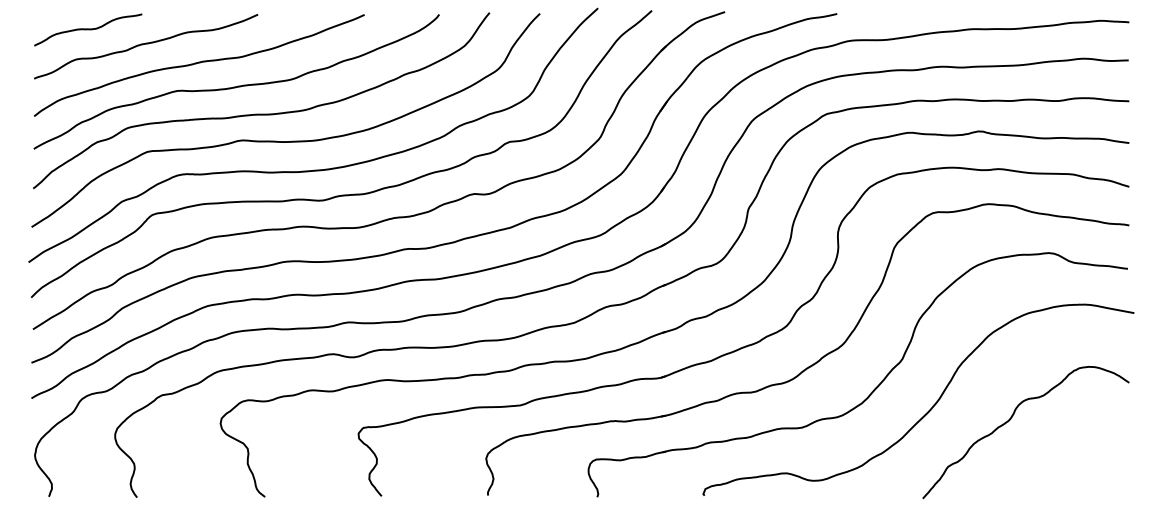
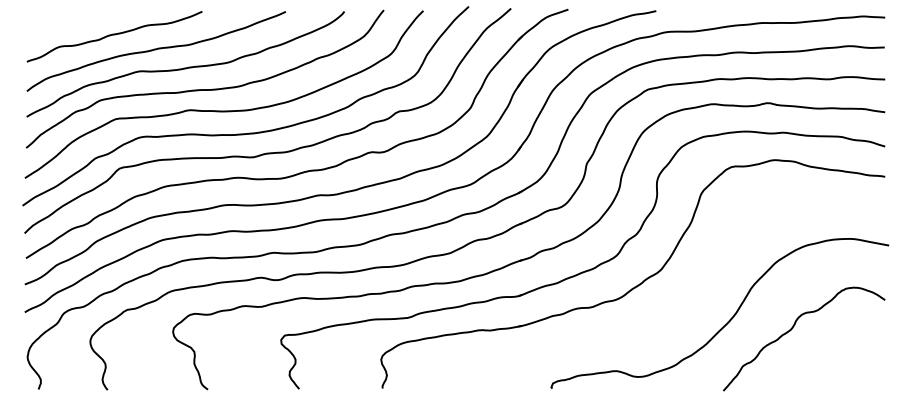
curve: (87, 29) -> (68, 23), removed
part: (873, 389) -> (684, 305), removed

